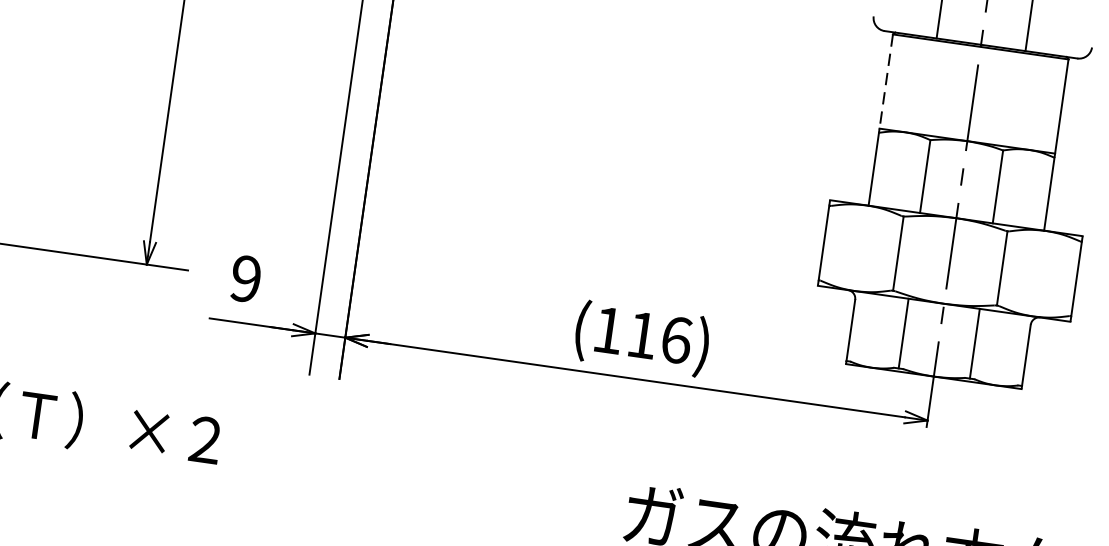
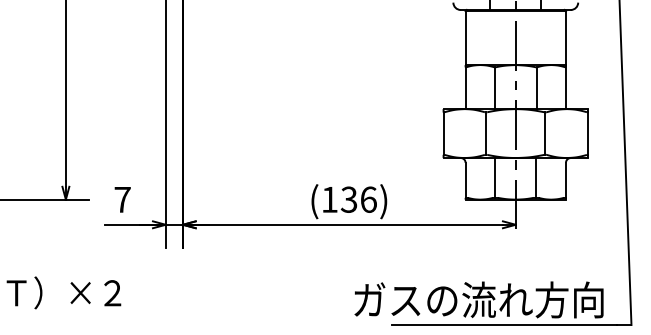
line: (885, 82) -> (465, 38), dashed -> solid
text: (245, 278) -> (122, 199), 9 -> 7
text: (641, 334) -> (348, 199), (116) -> (136)

